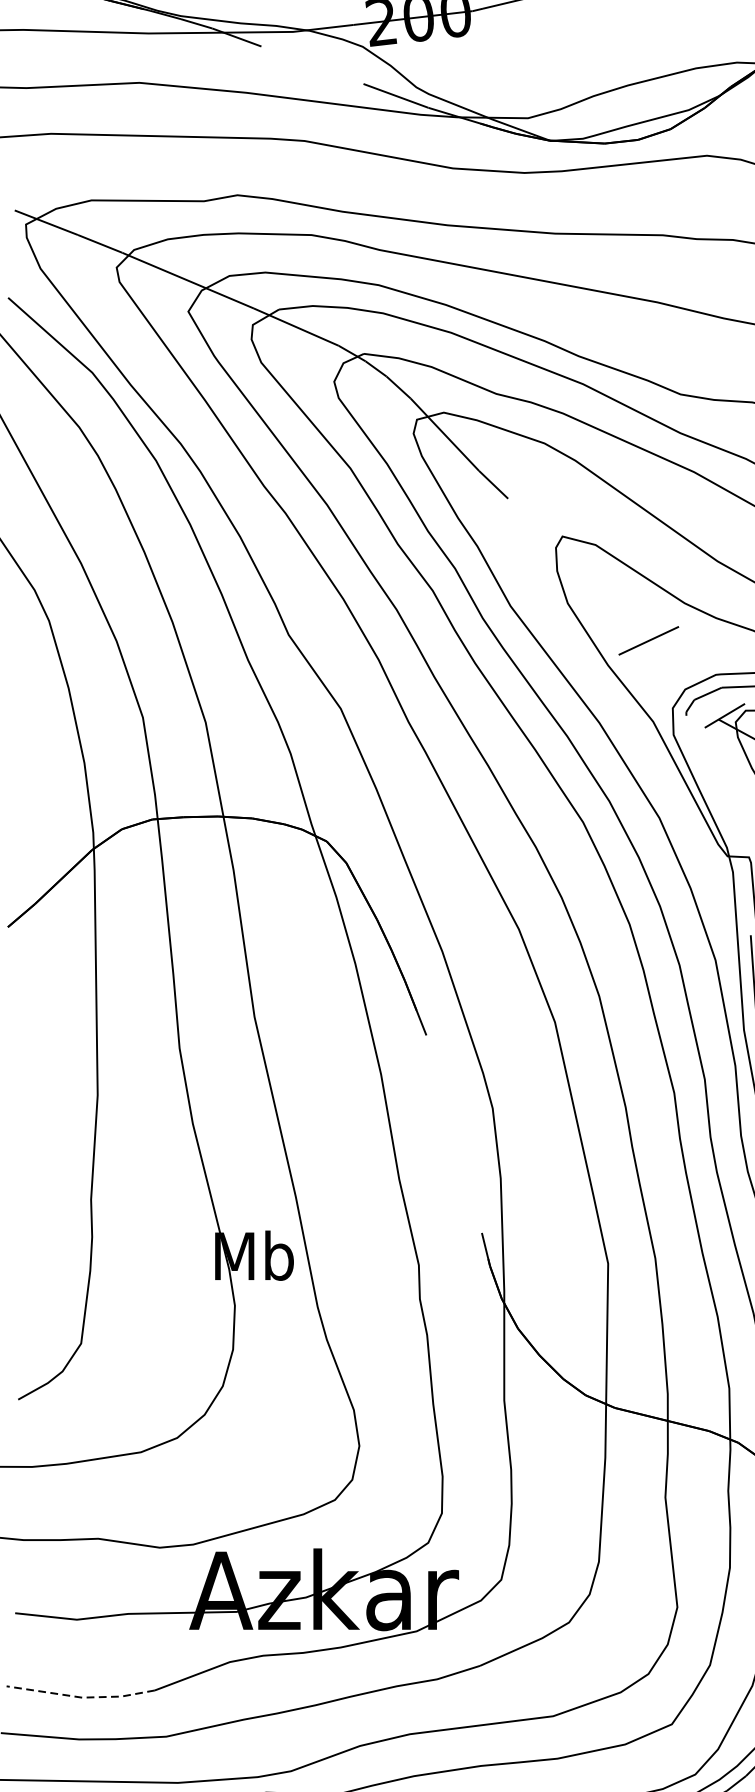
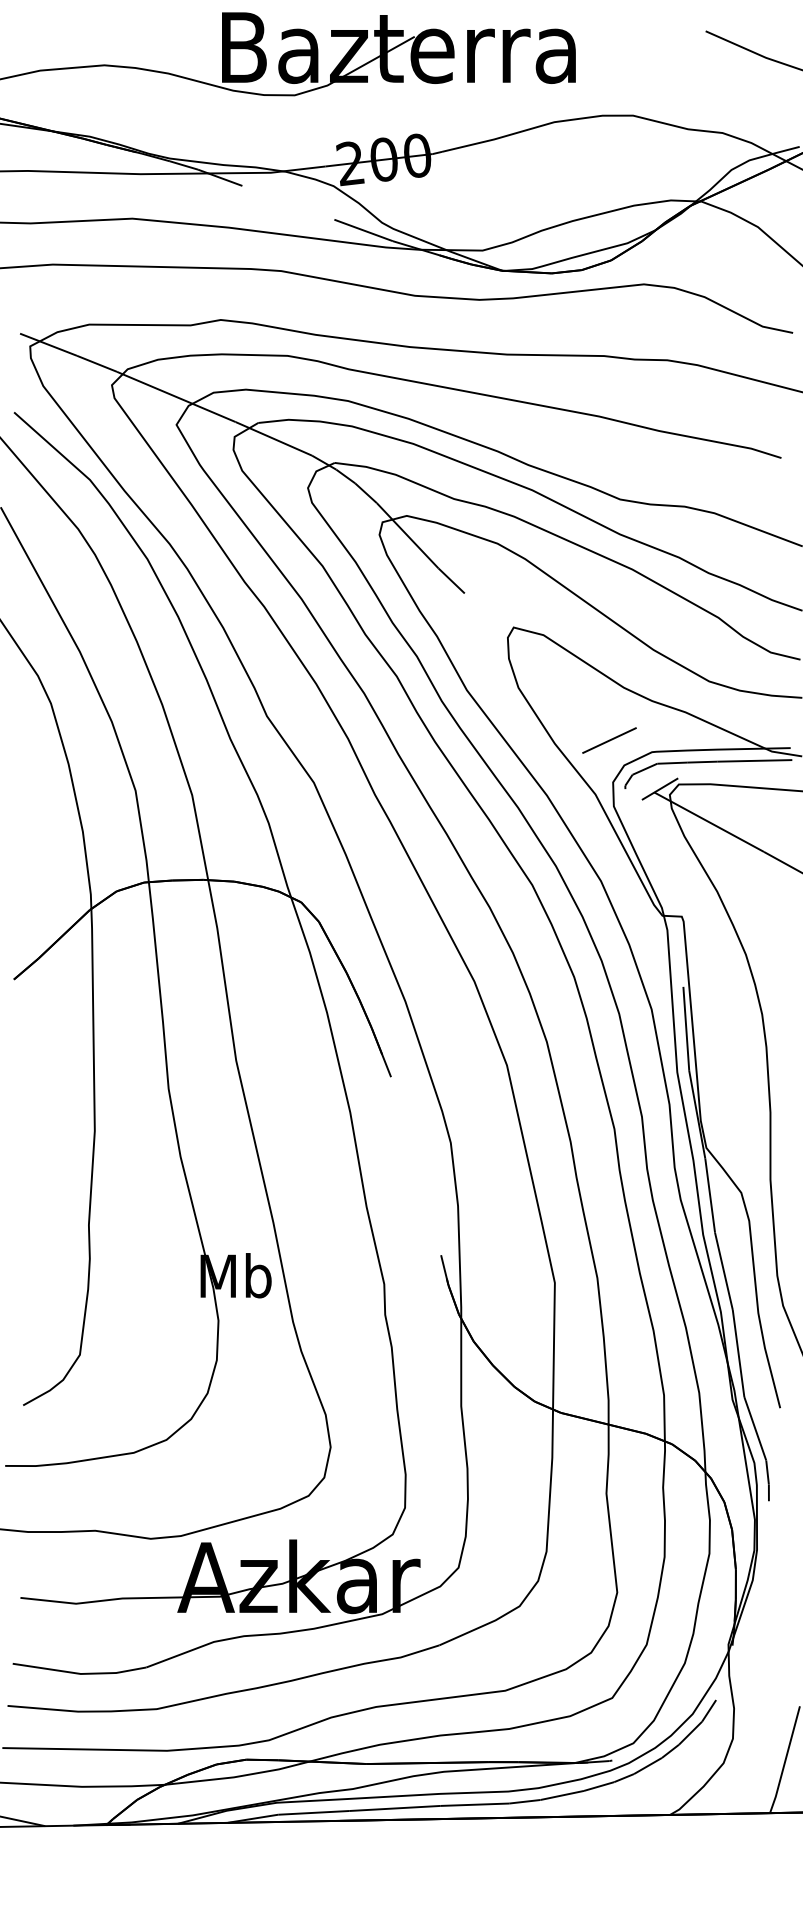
line: (648, 640) -> (609, 740), moved
line: (81, 1697) -> (80, 1673), dashed -> solid

